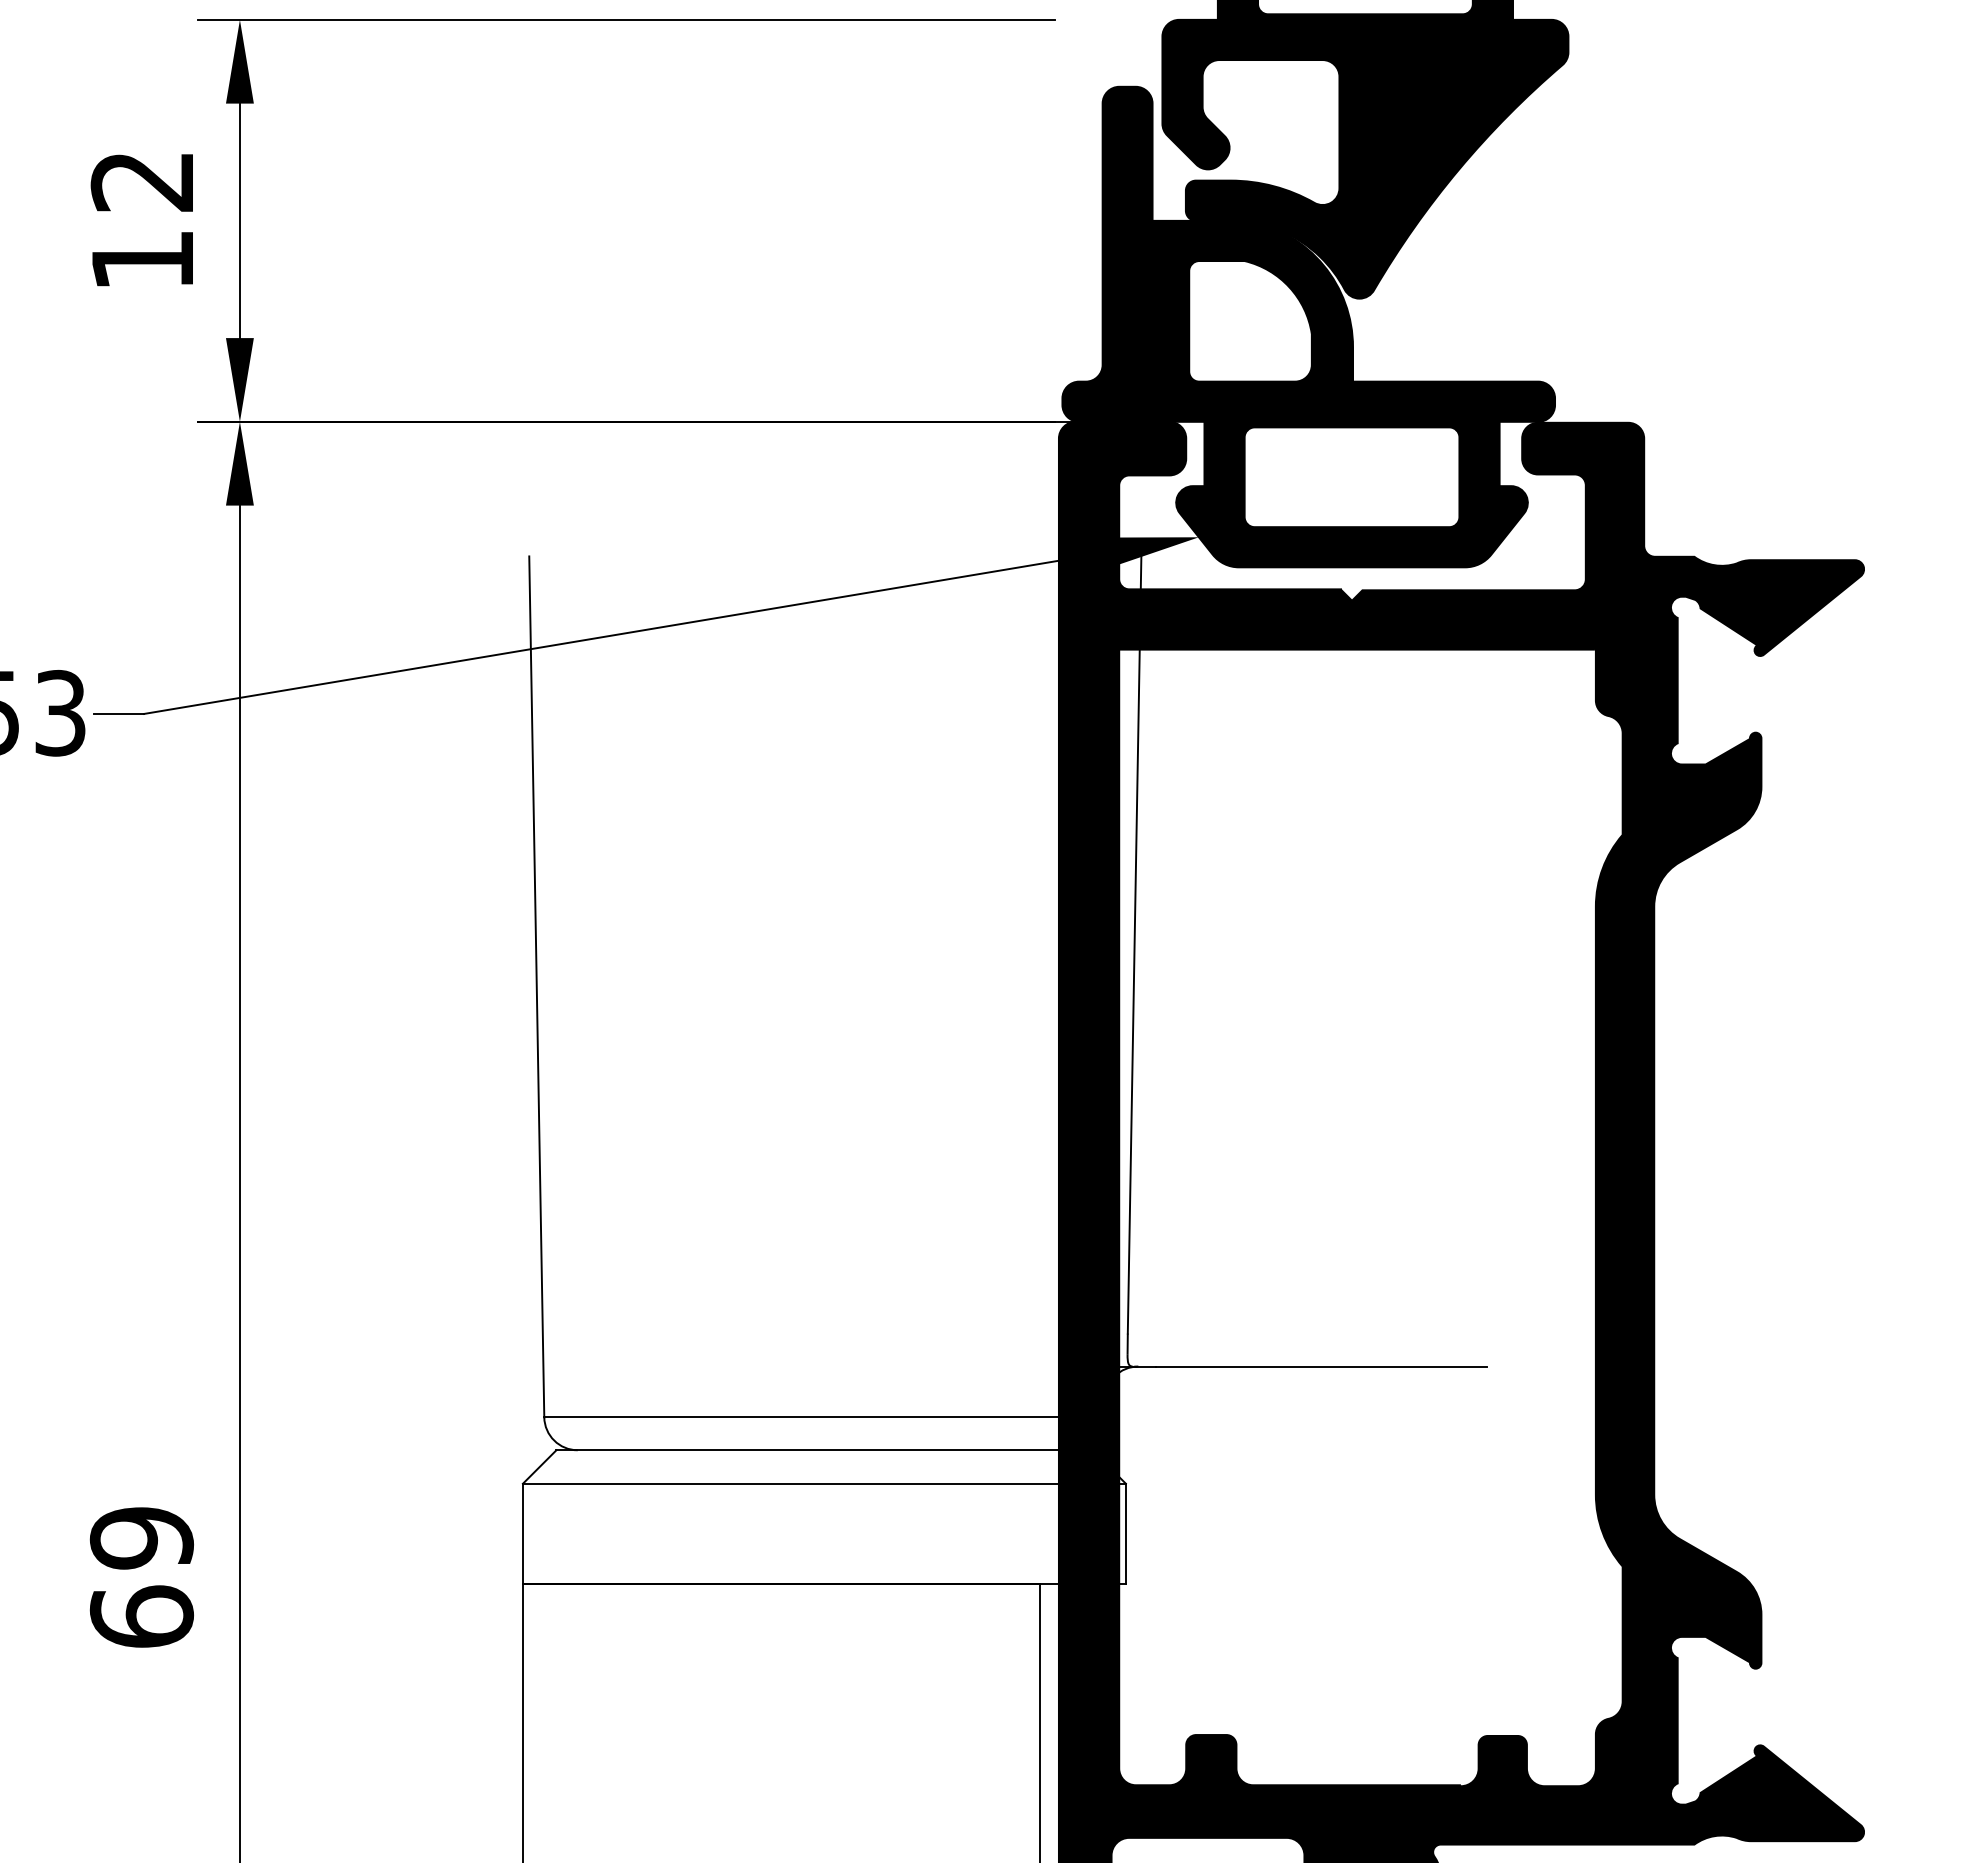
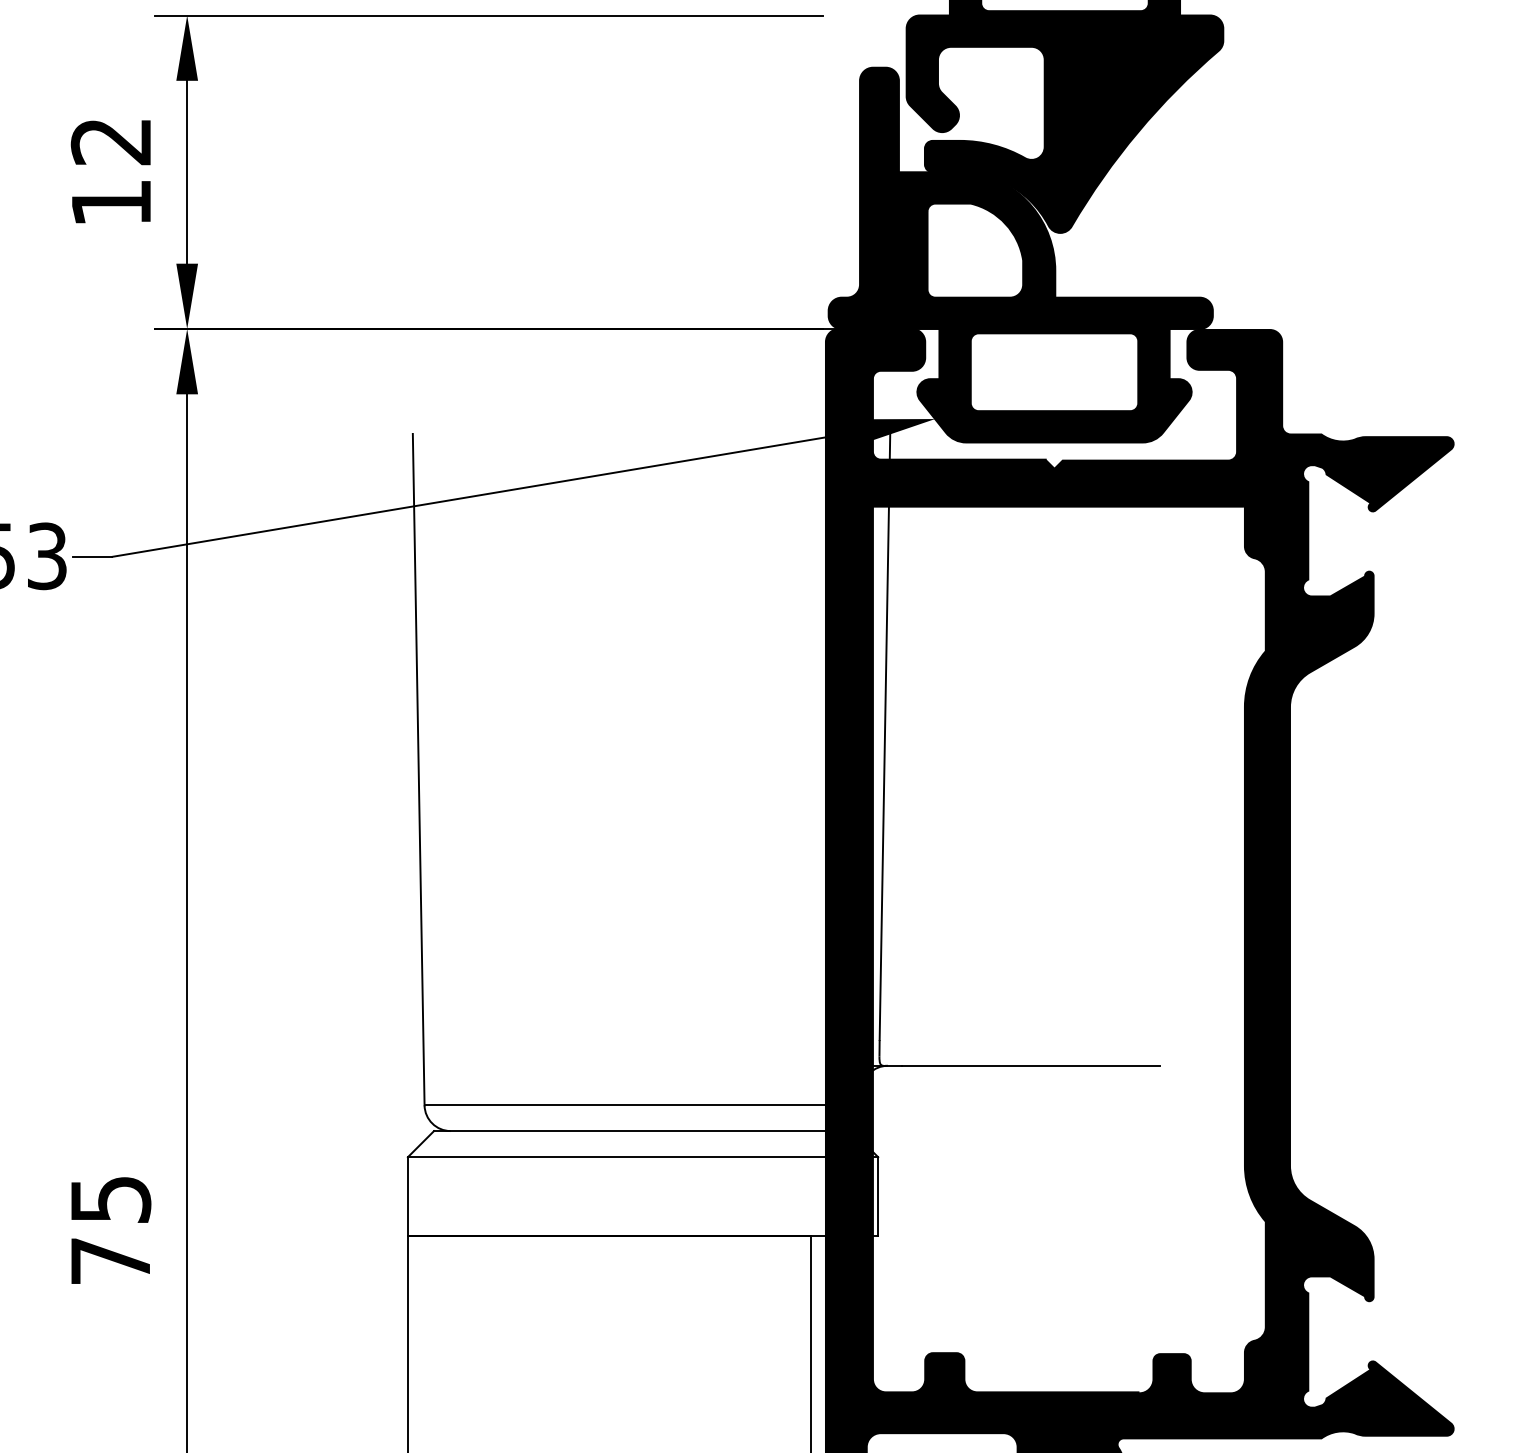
text: (141, 1577) -> (110, 1230), 69 -> 75

